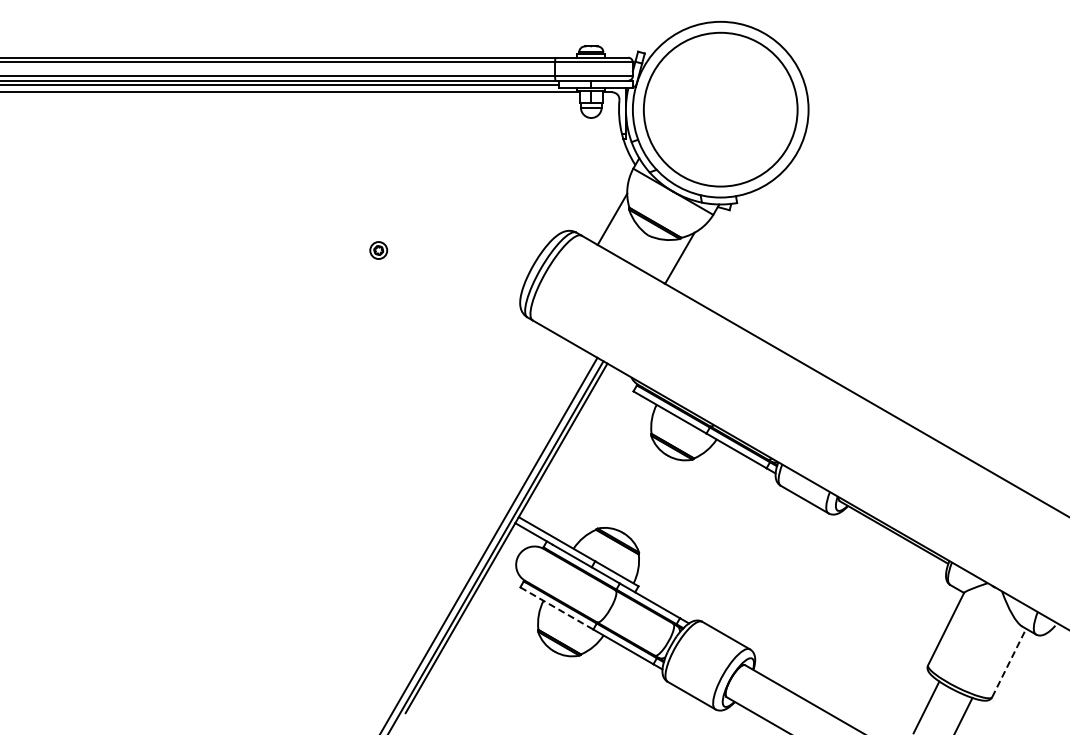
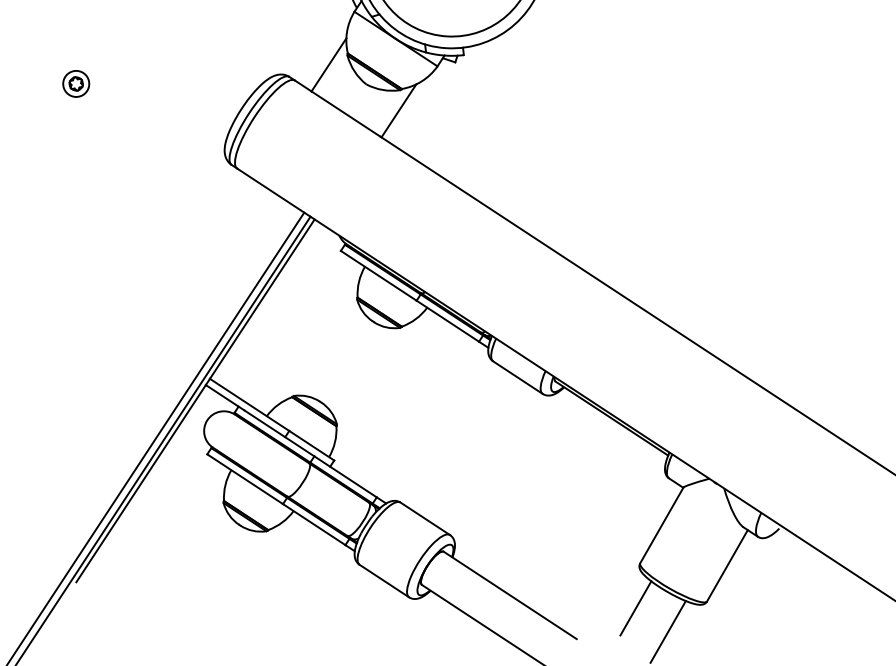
part: (378, 250) -> (75, 83), size x1.43
line: (557, 608) -> (245, 479), dashed -> solid
line: (1009, 662) -> (727, 565), dashed -> solid

